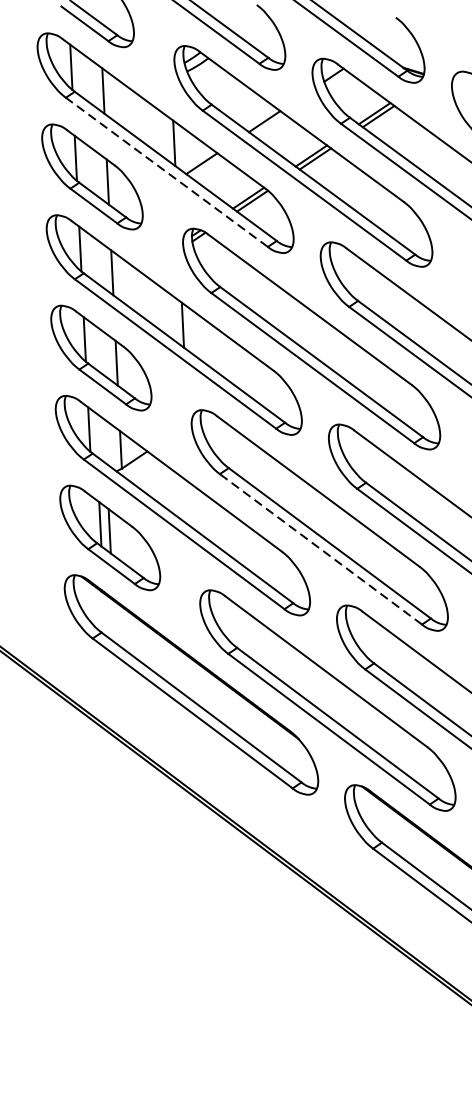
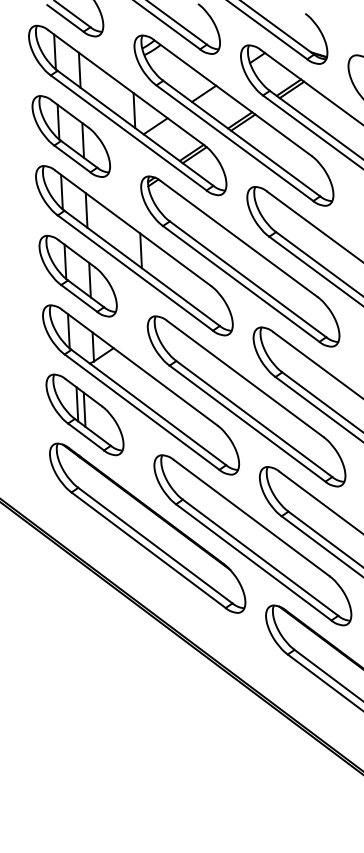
line: (166, 171) -> (128, 132), dashed -> solid
line: (320, 549) -> (247, 423), dashed -> solid

